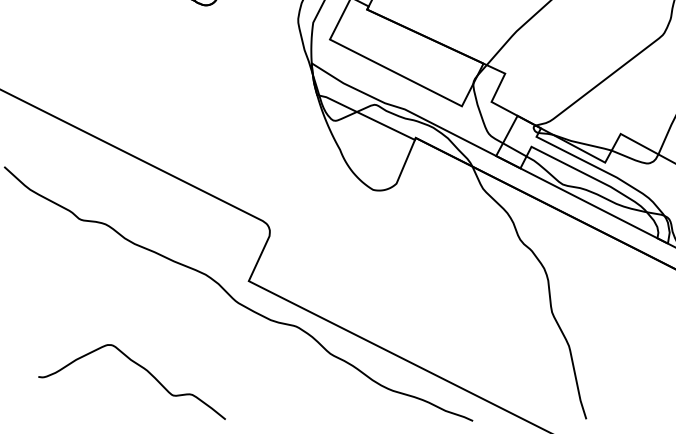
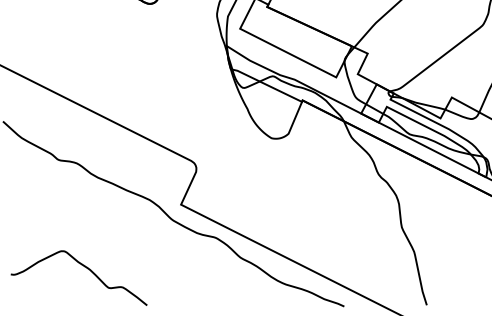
curve: (139, 367) -> (84, 267), moved

